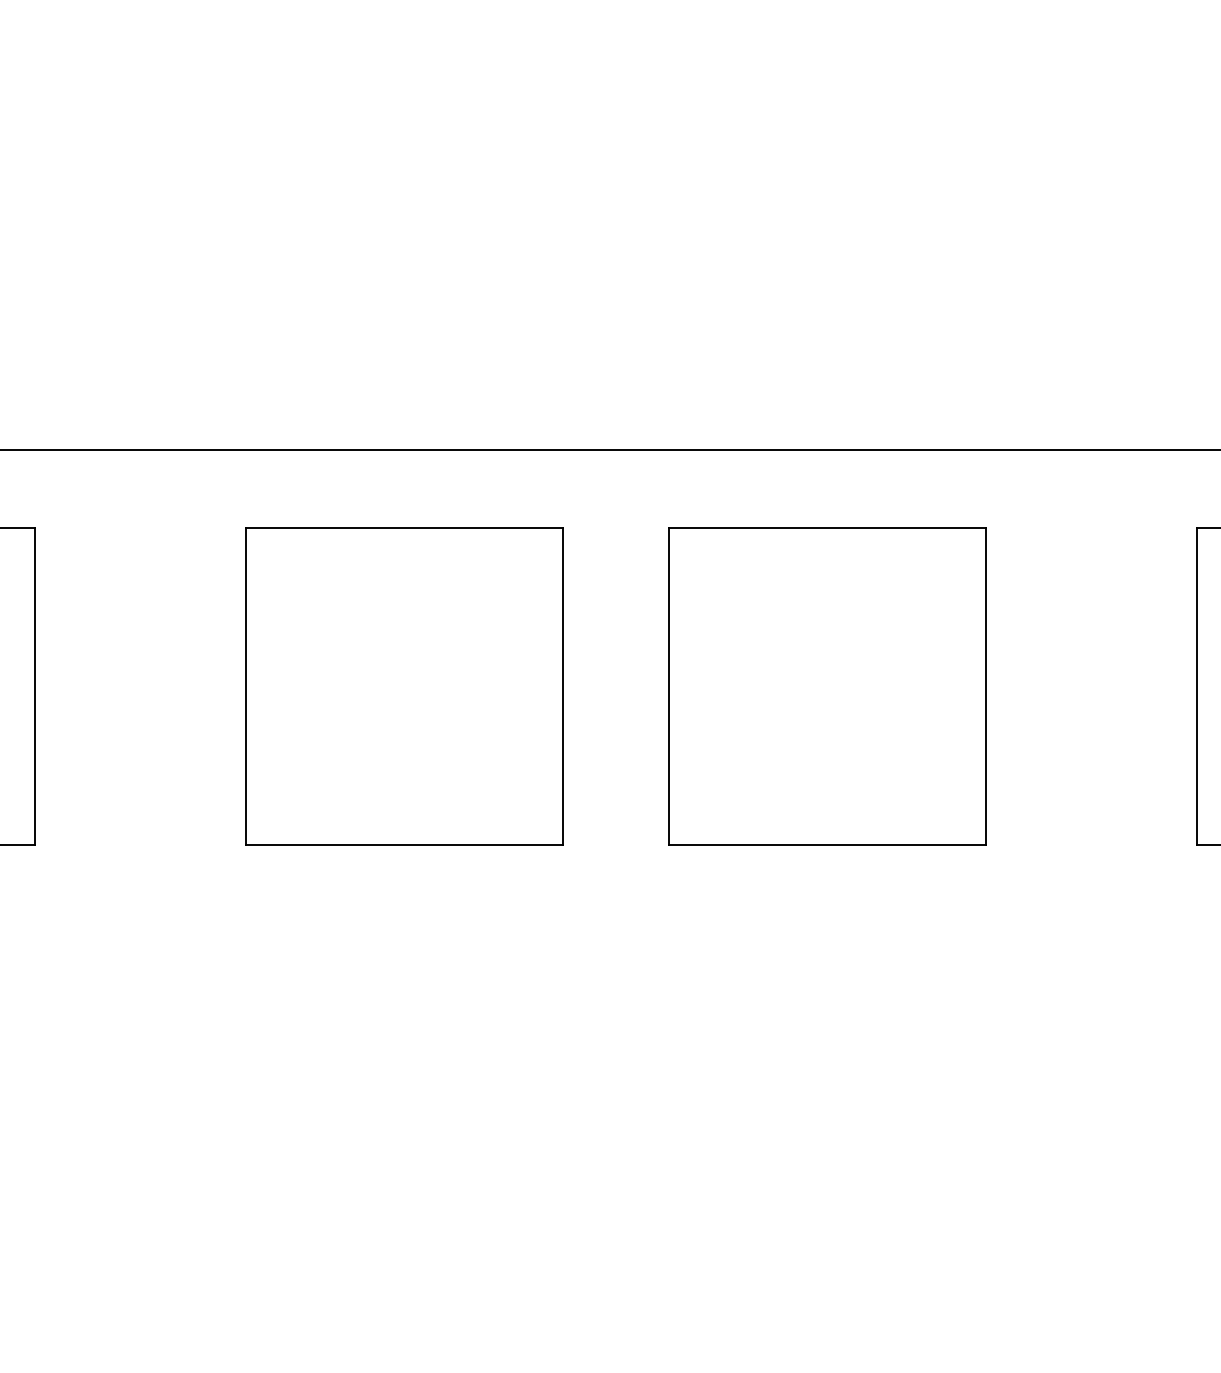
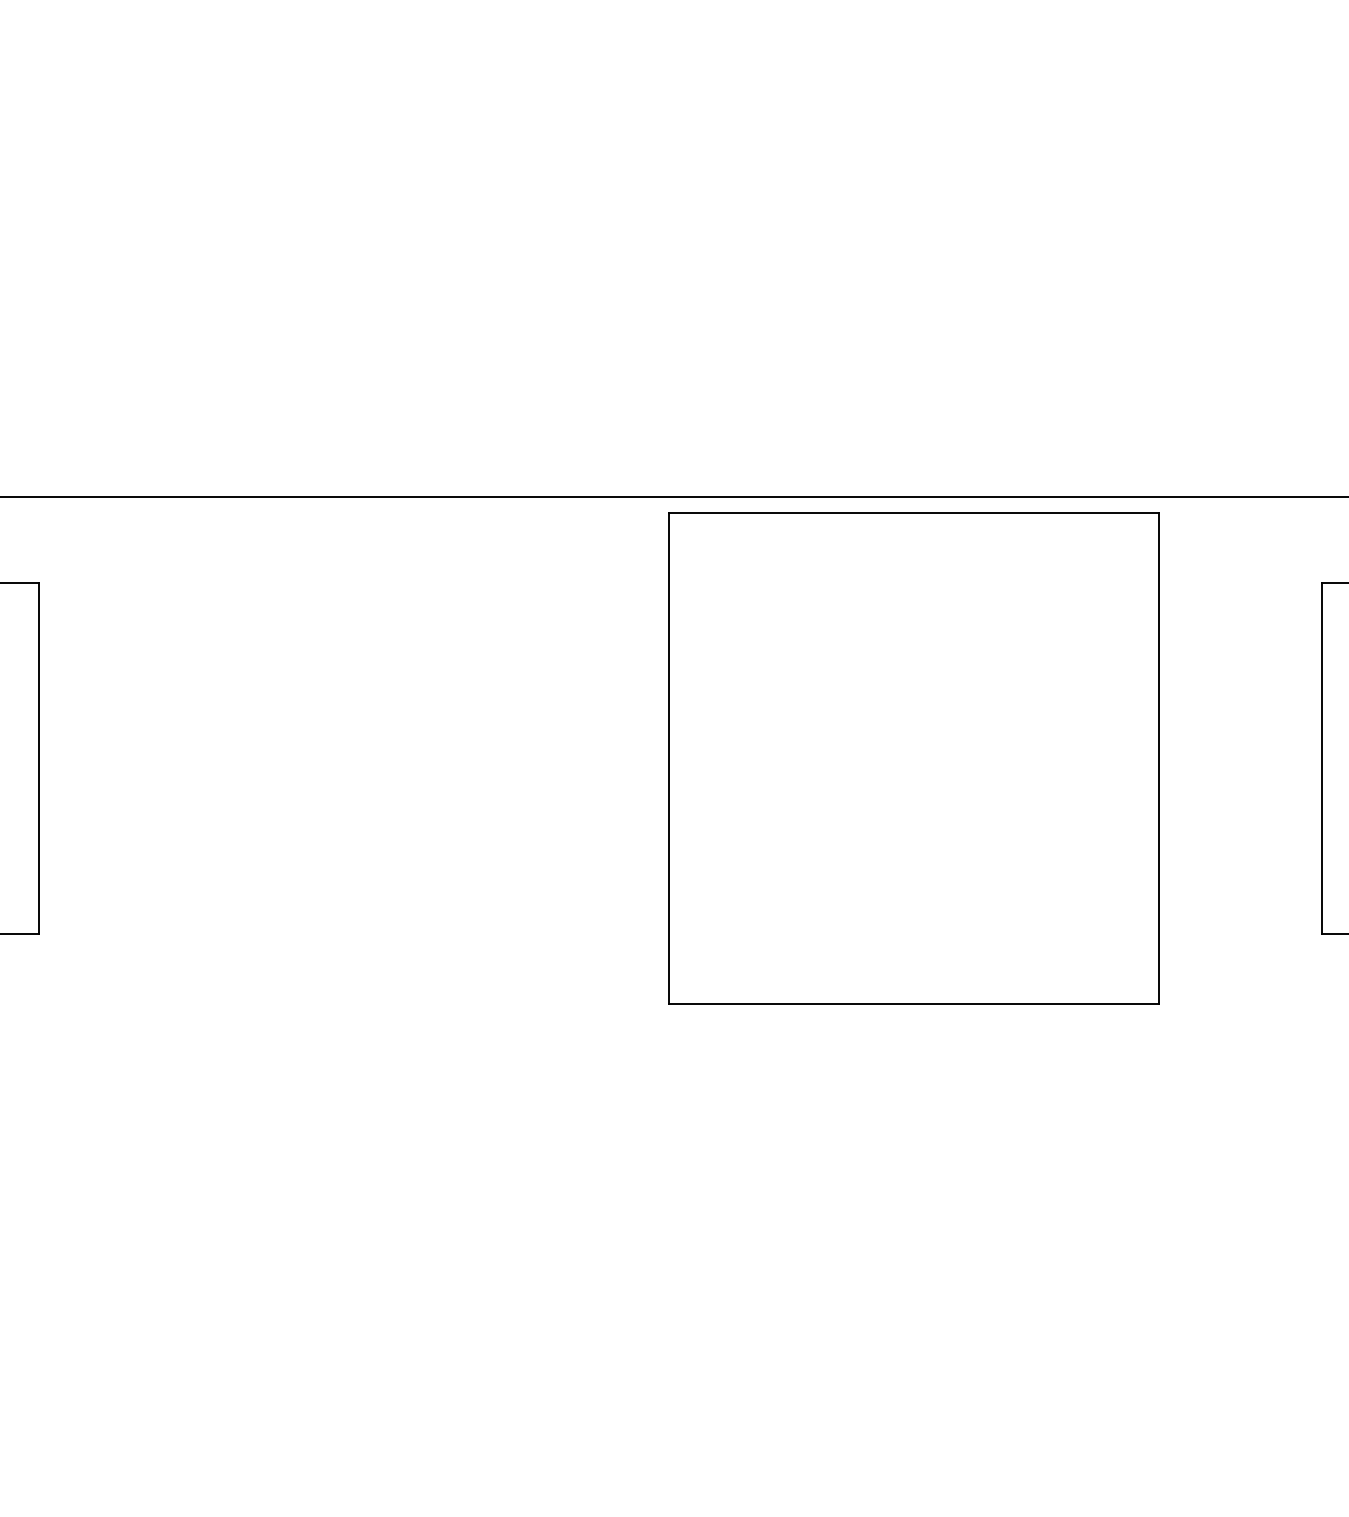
part: (404, 686) -> (446, 758), removed
part: (827, 686) -> (914, 758), size x1.4

